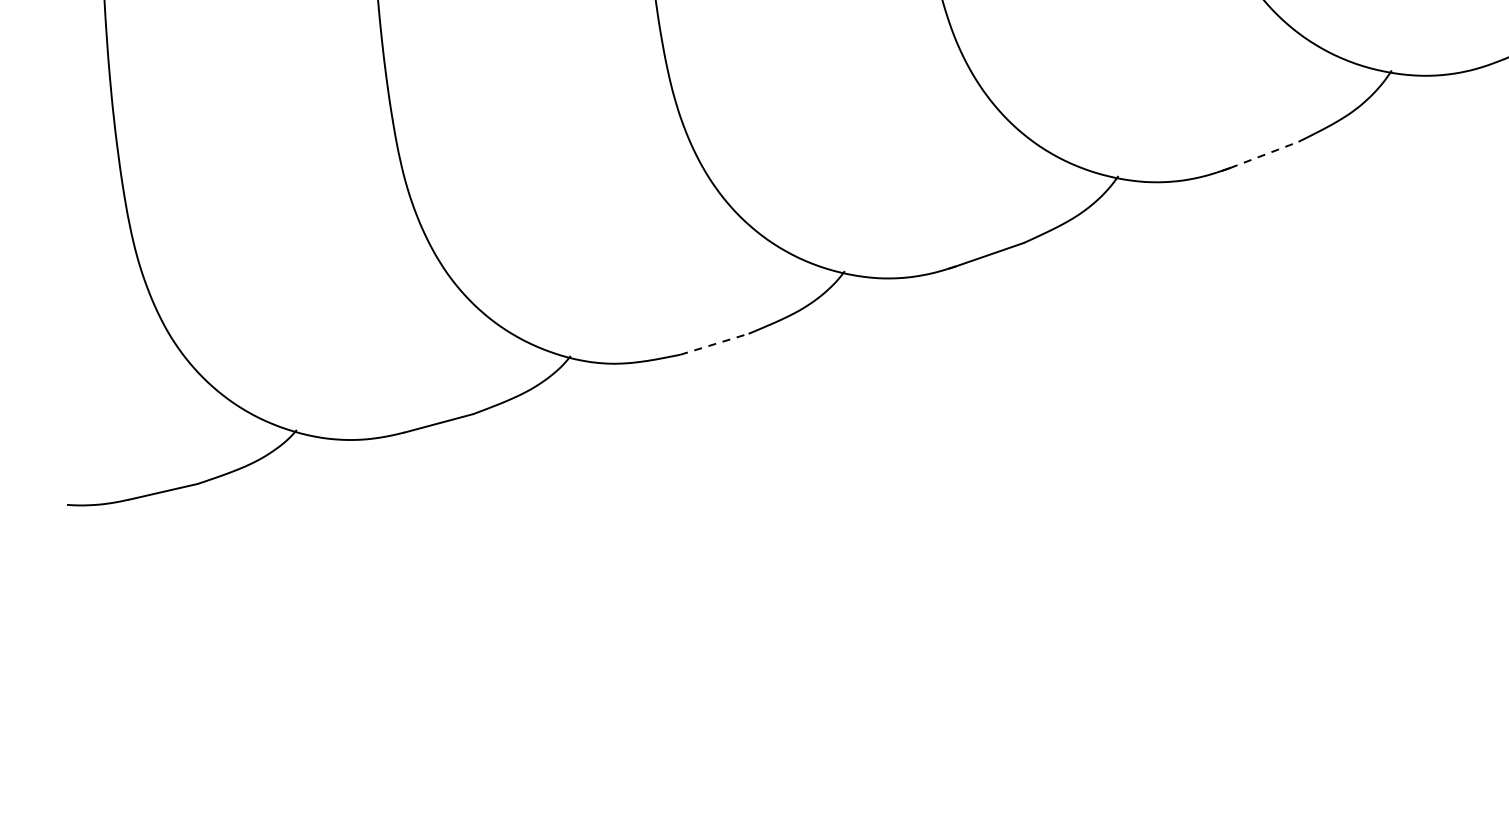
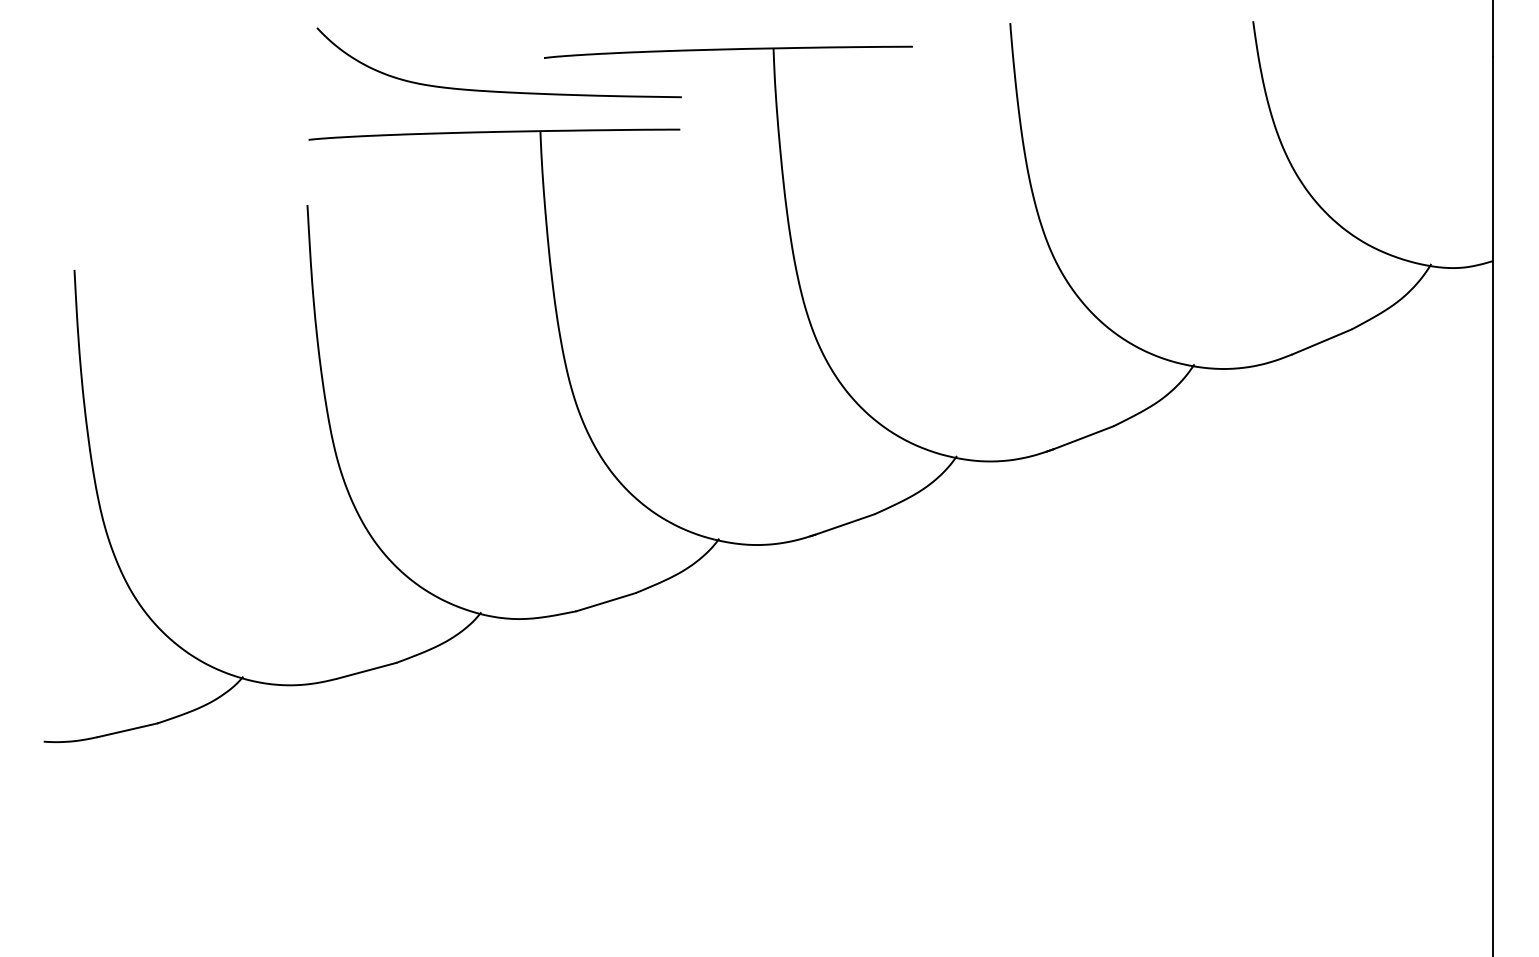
line: (1264, 154) -> (1083, 437), dashed -> solid
line: (714, 344) -> (606, 602), dashed -> solid

